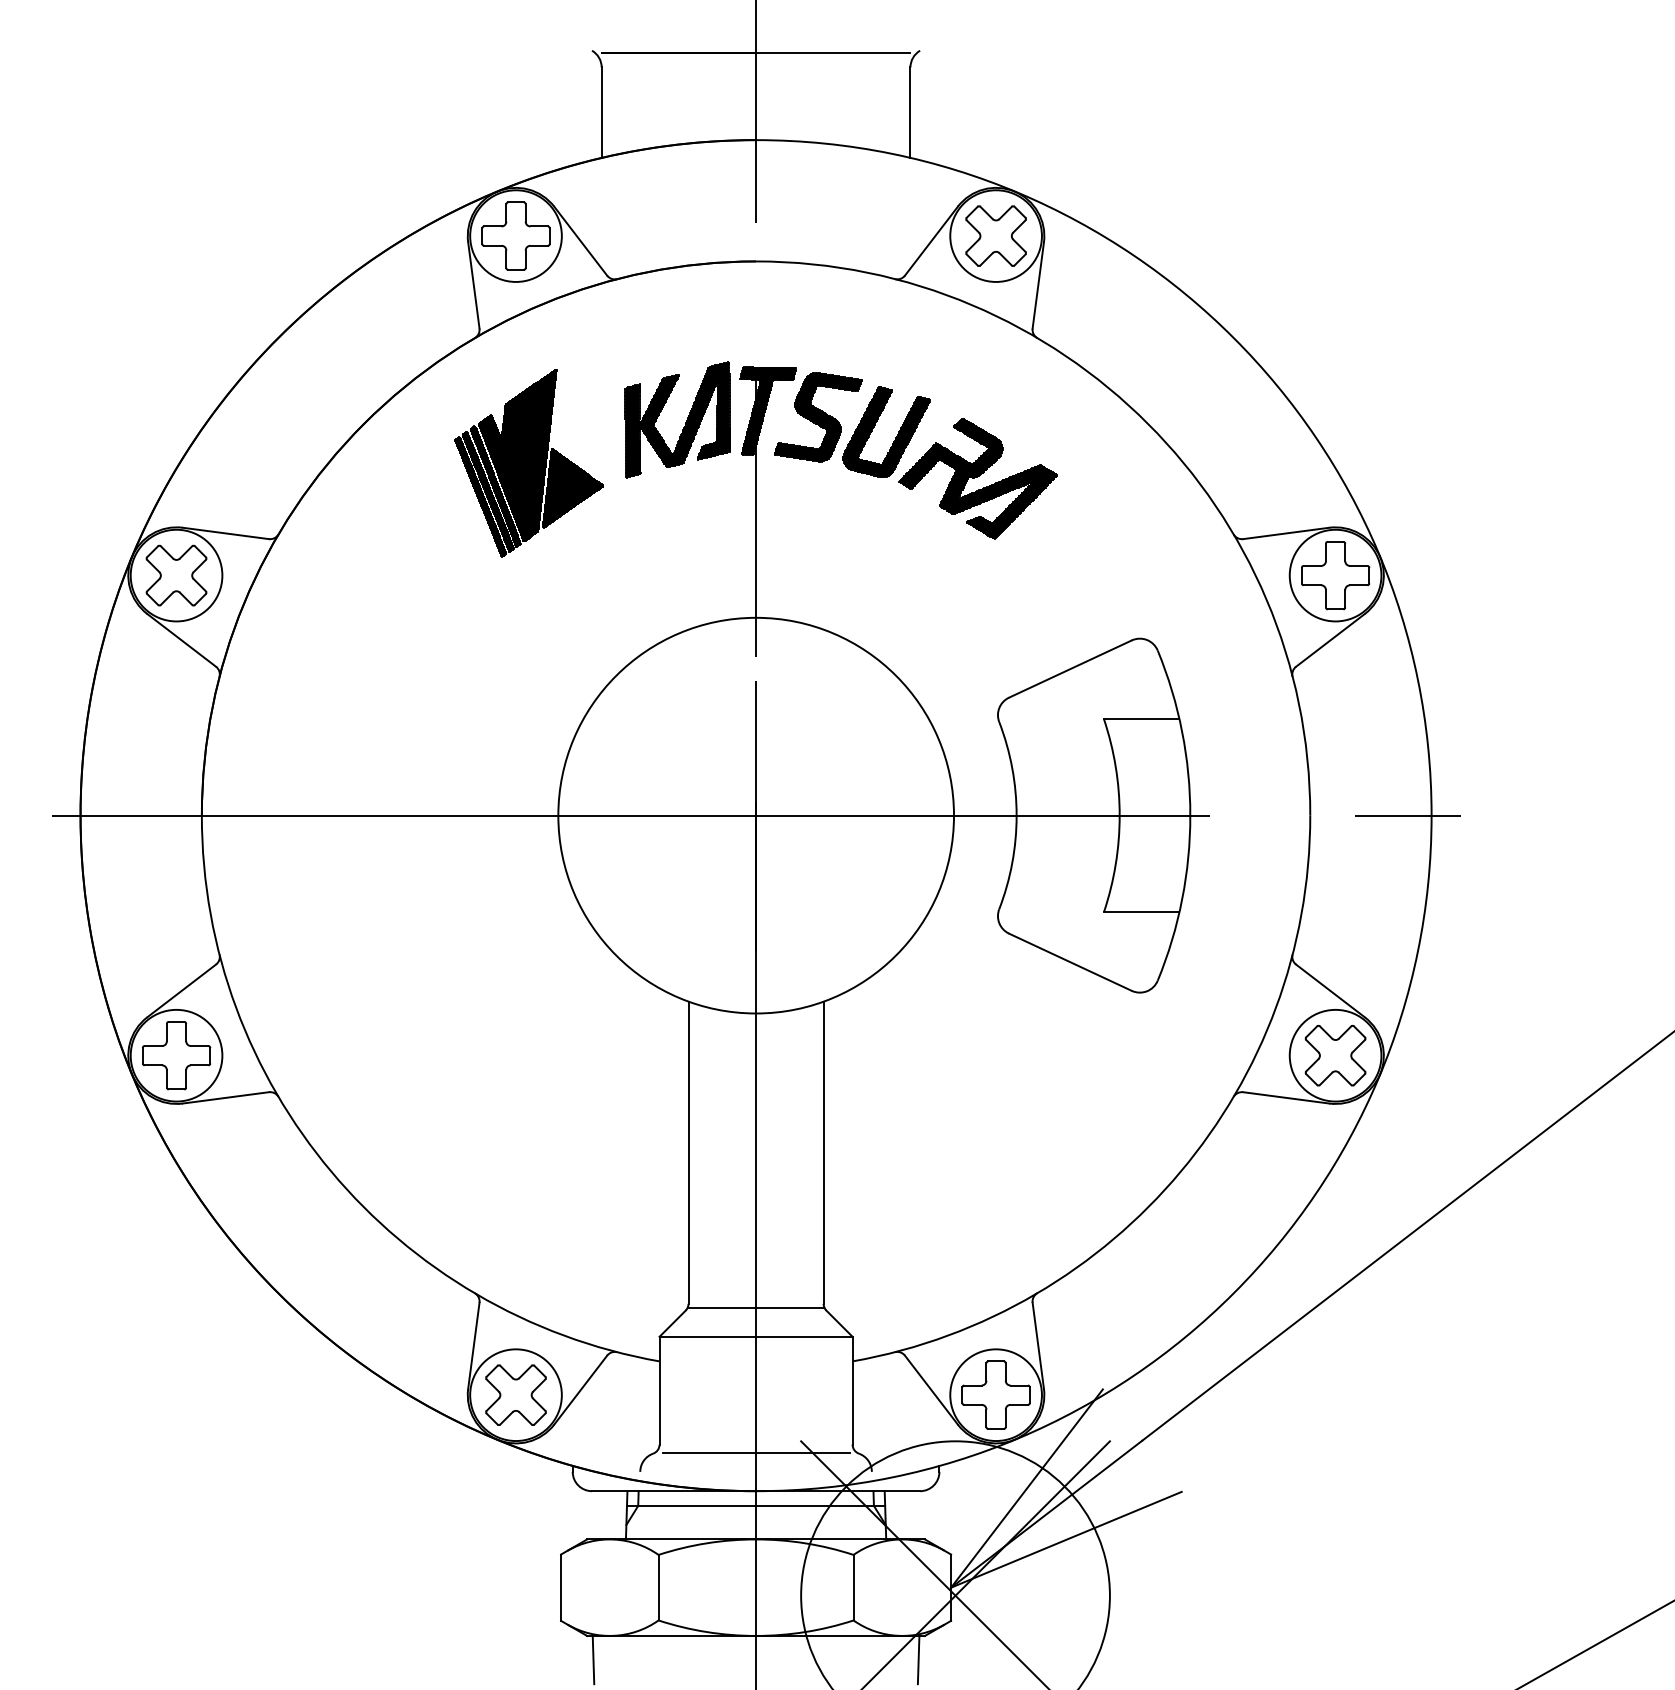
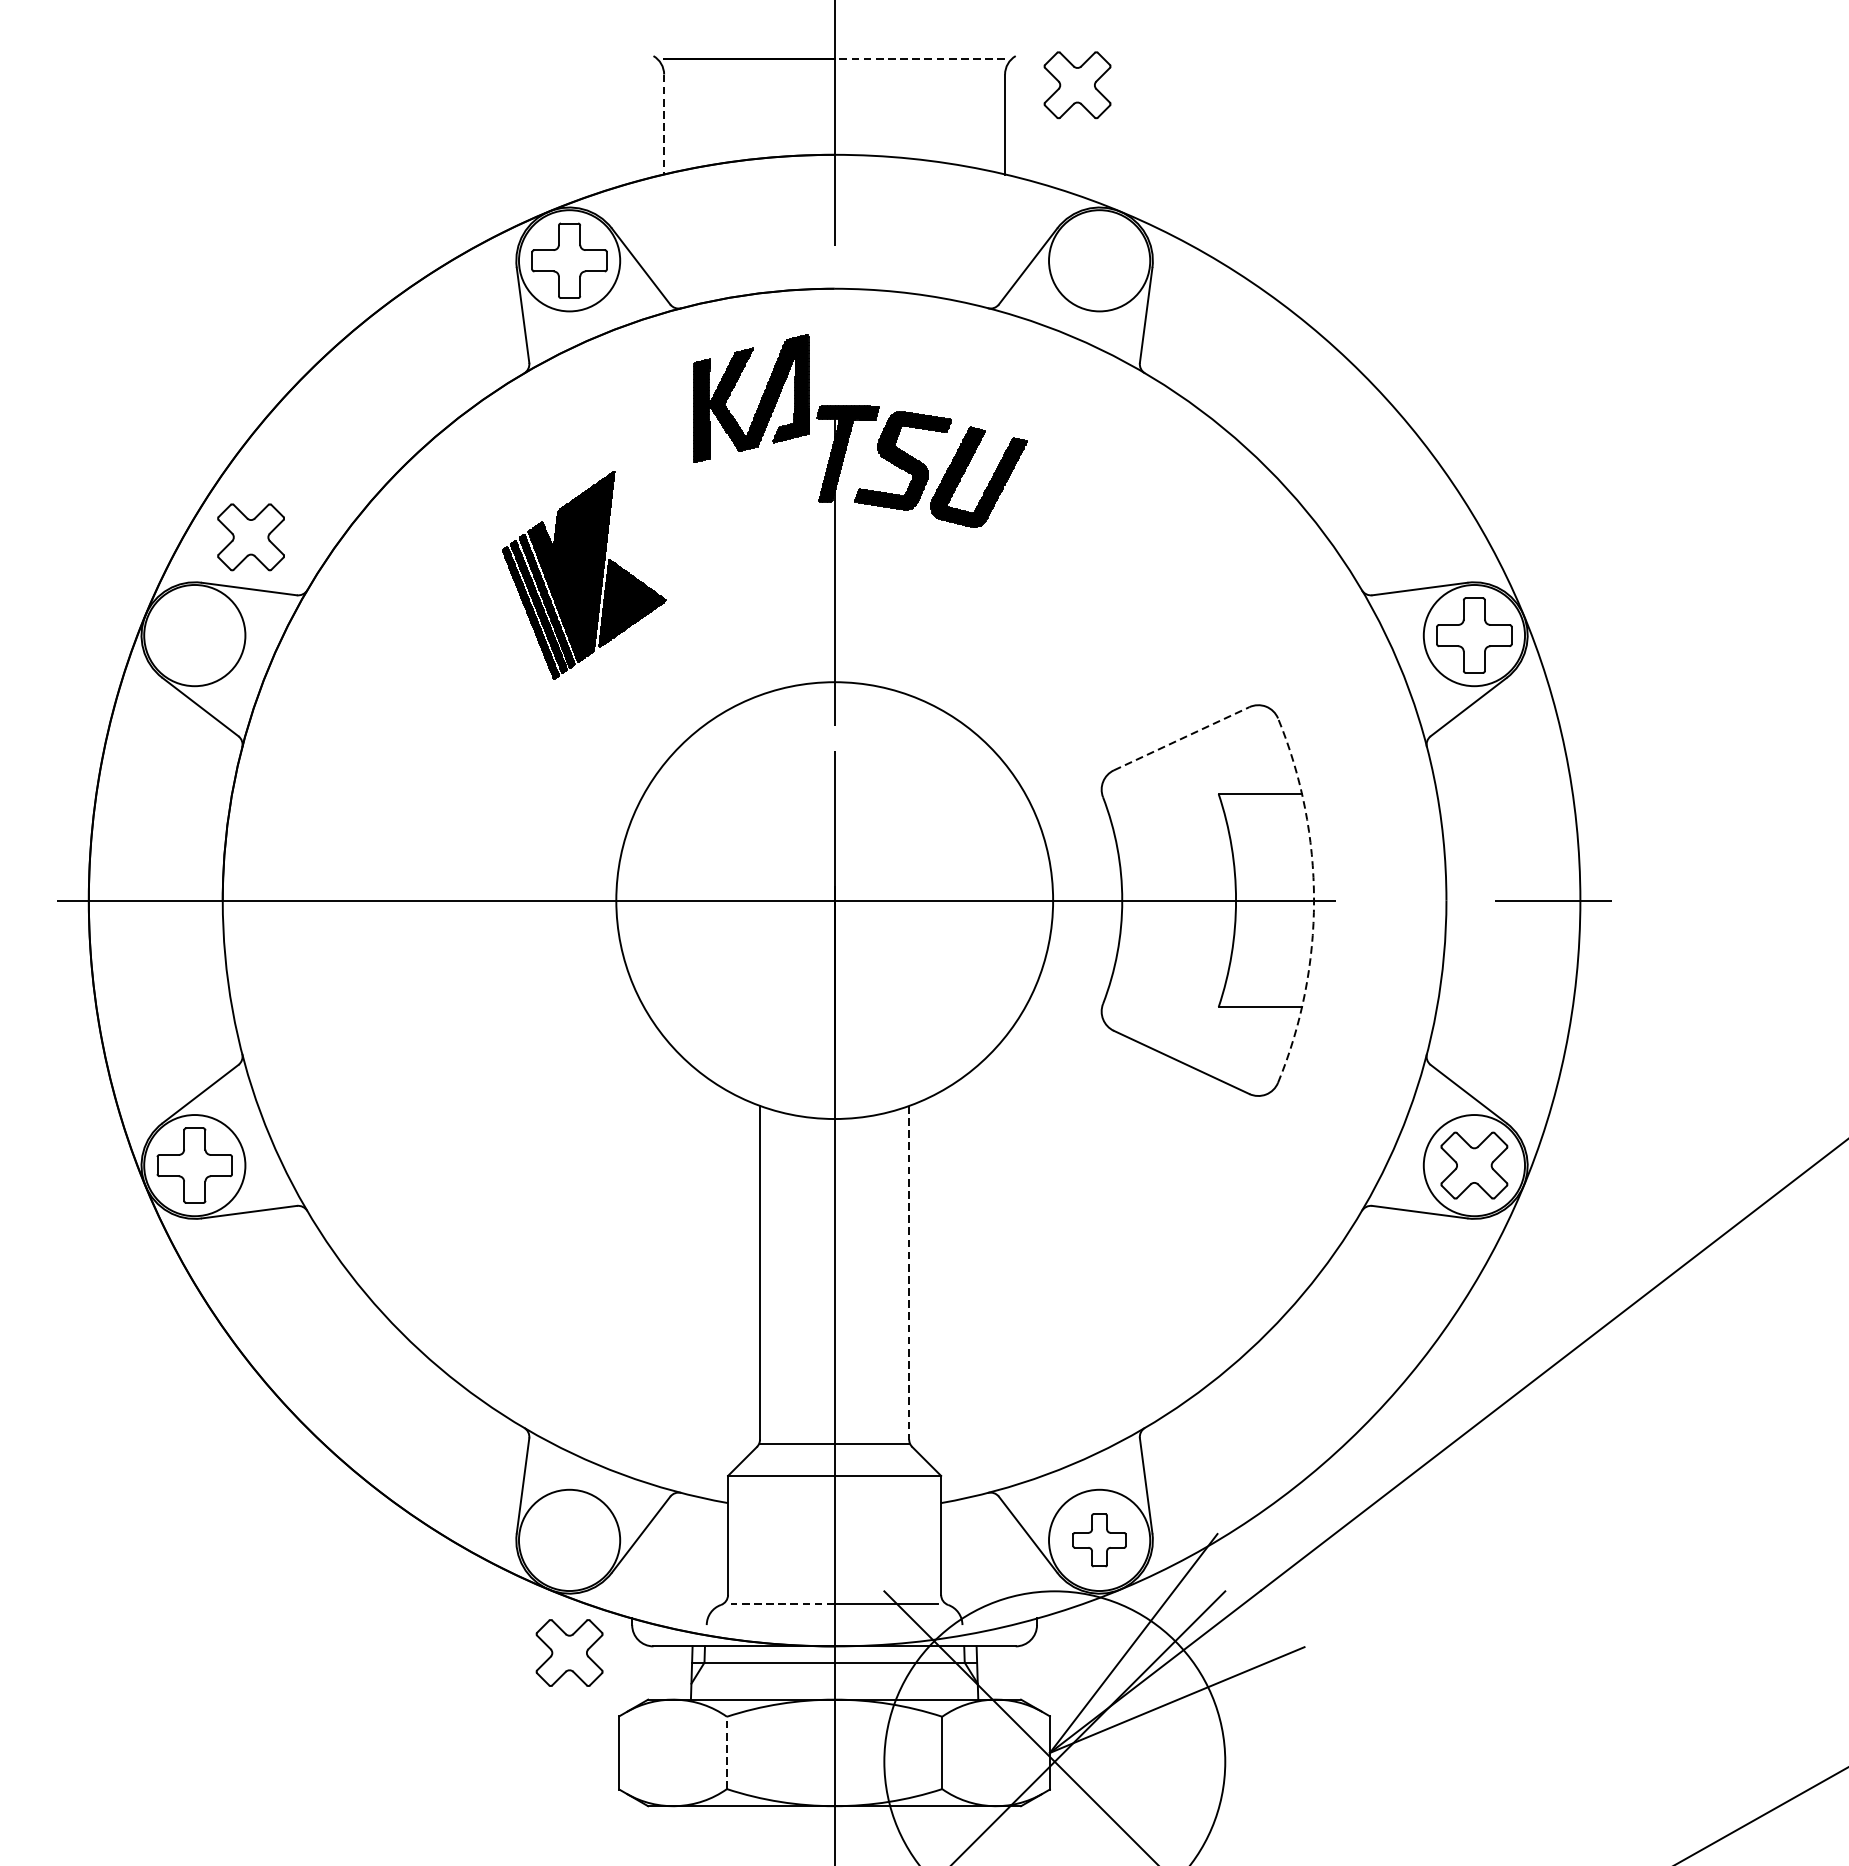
line: (832, 53) -> (918, 59), solid -> dashed
line: (601, 113) -> (663, 125), solid -> dashed
part: (995, 235) -> (1076, 84), moved
part: (685, 422) -> (760, 401), moved
part: (528, 463) -> (583, 575), moved
part: (977, 478) -> (1079, 528), removed
part: (176, 575) -> (251, 537), moved
line: (1070, 669) -> (1181, 739), solid -> dashed
arc: (1190, 815) -> (1314, 900), solid -> dashed
line: (823, 1153) -> (909, 1273), solid -> dashed
part: (515, 1394) -> (569, 1652), moved
part: (995, 1394) -> (1098, 1539), size x0.7
line: (709, 1452) -> (783, 1603), solid -> dashed
line: (658, 1587) -> (726, 1752), solid -> dashed
line: (593, 1659) -> (655, 1832), removed
line: (918, 1659) -> (1013, 1832), removed

